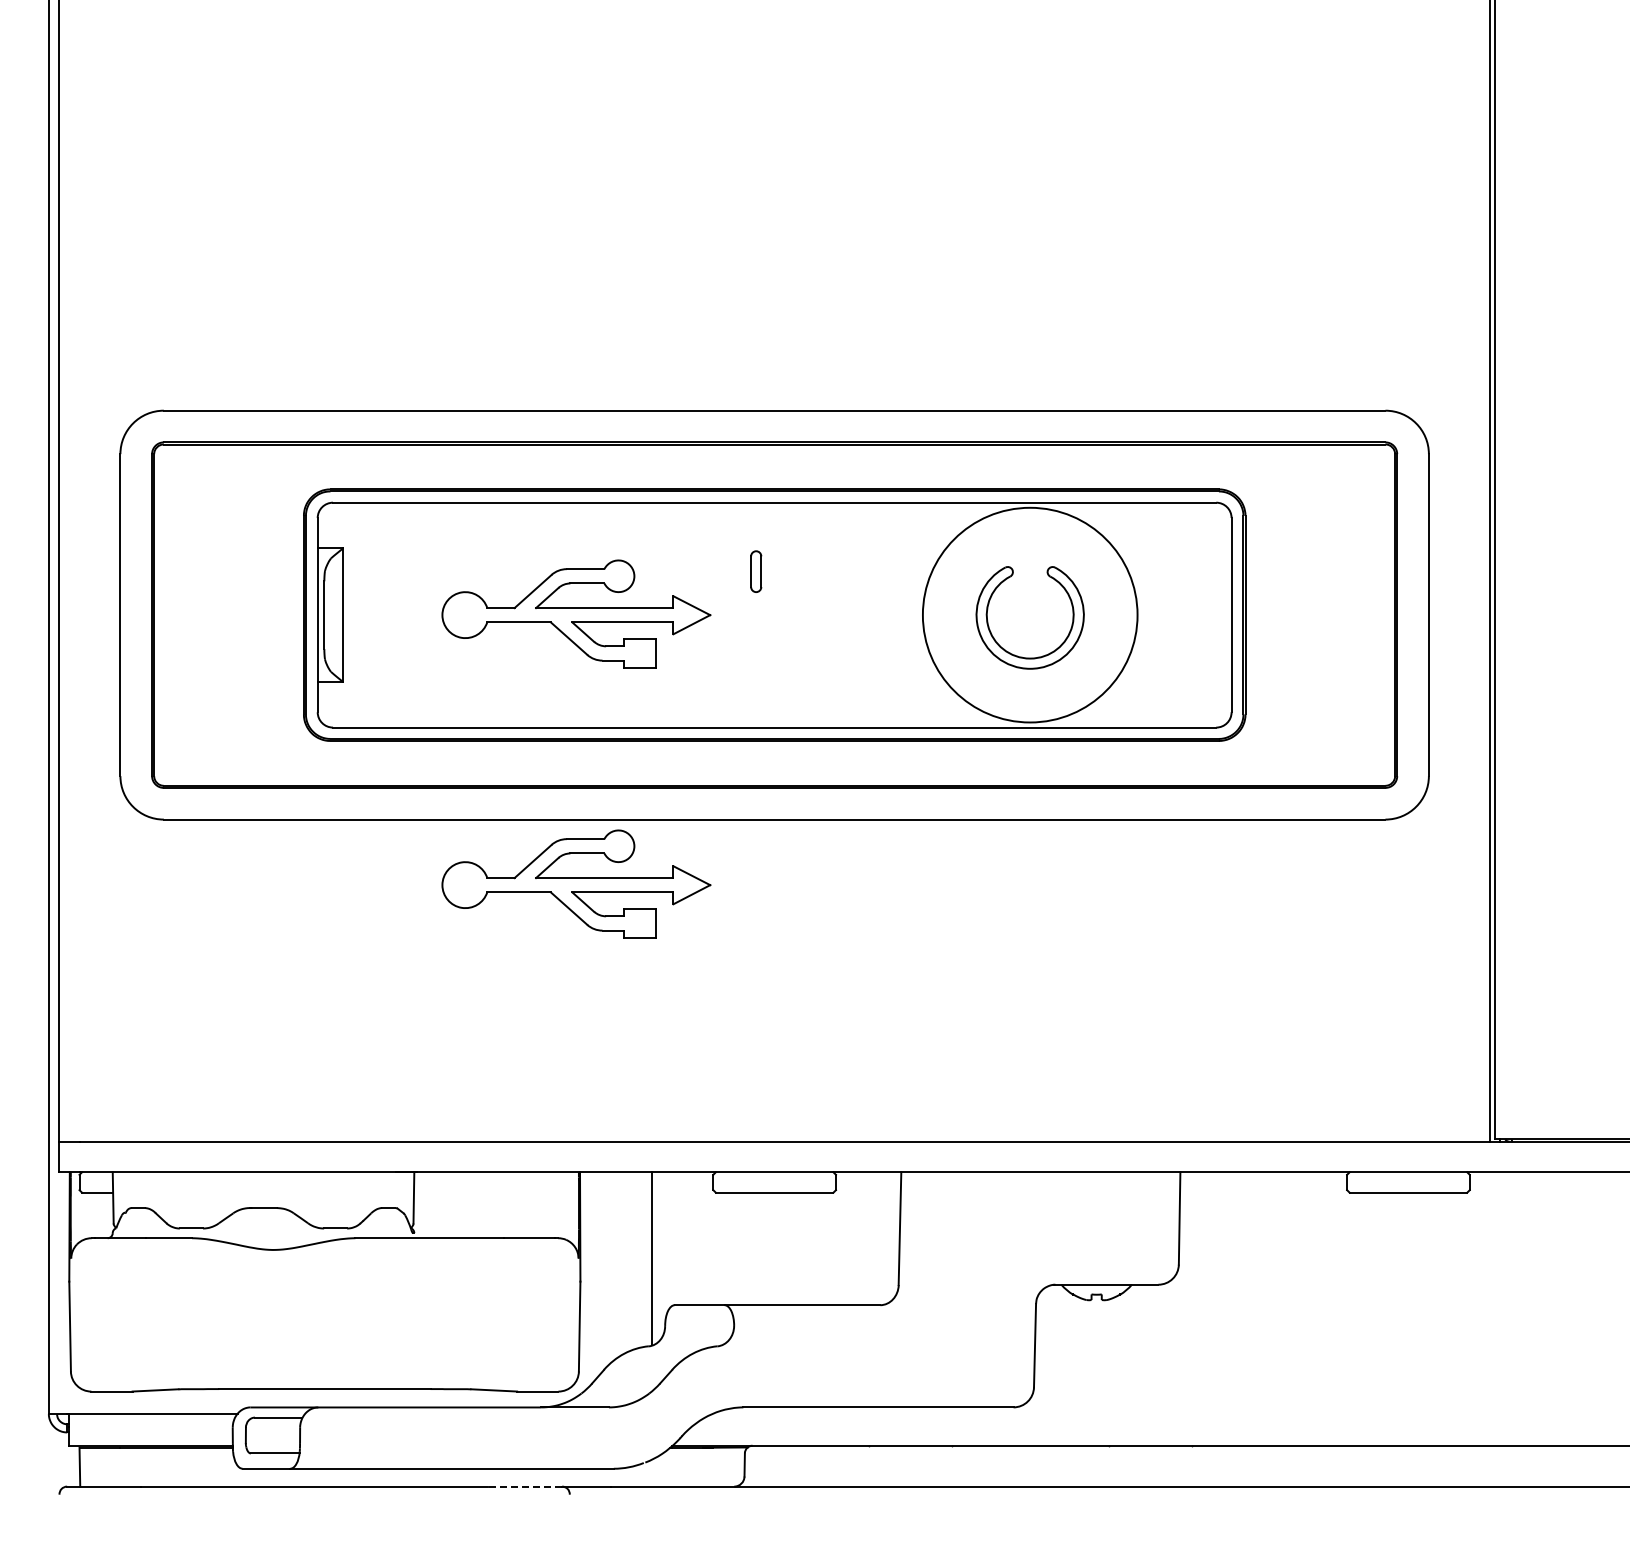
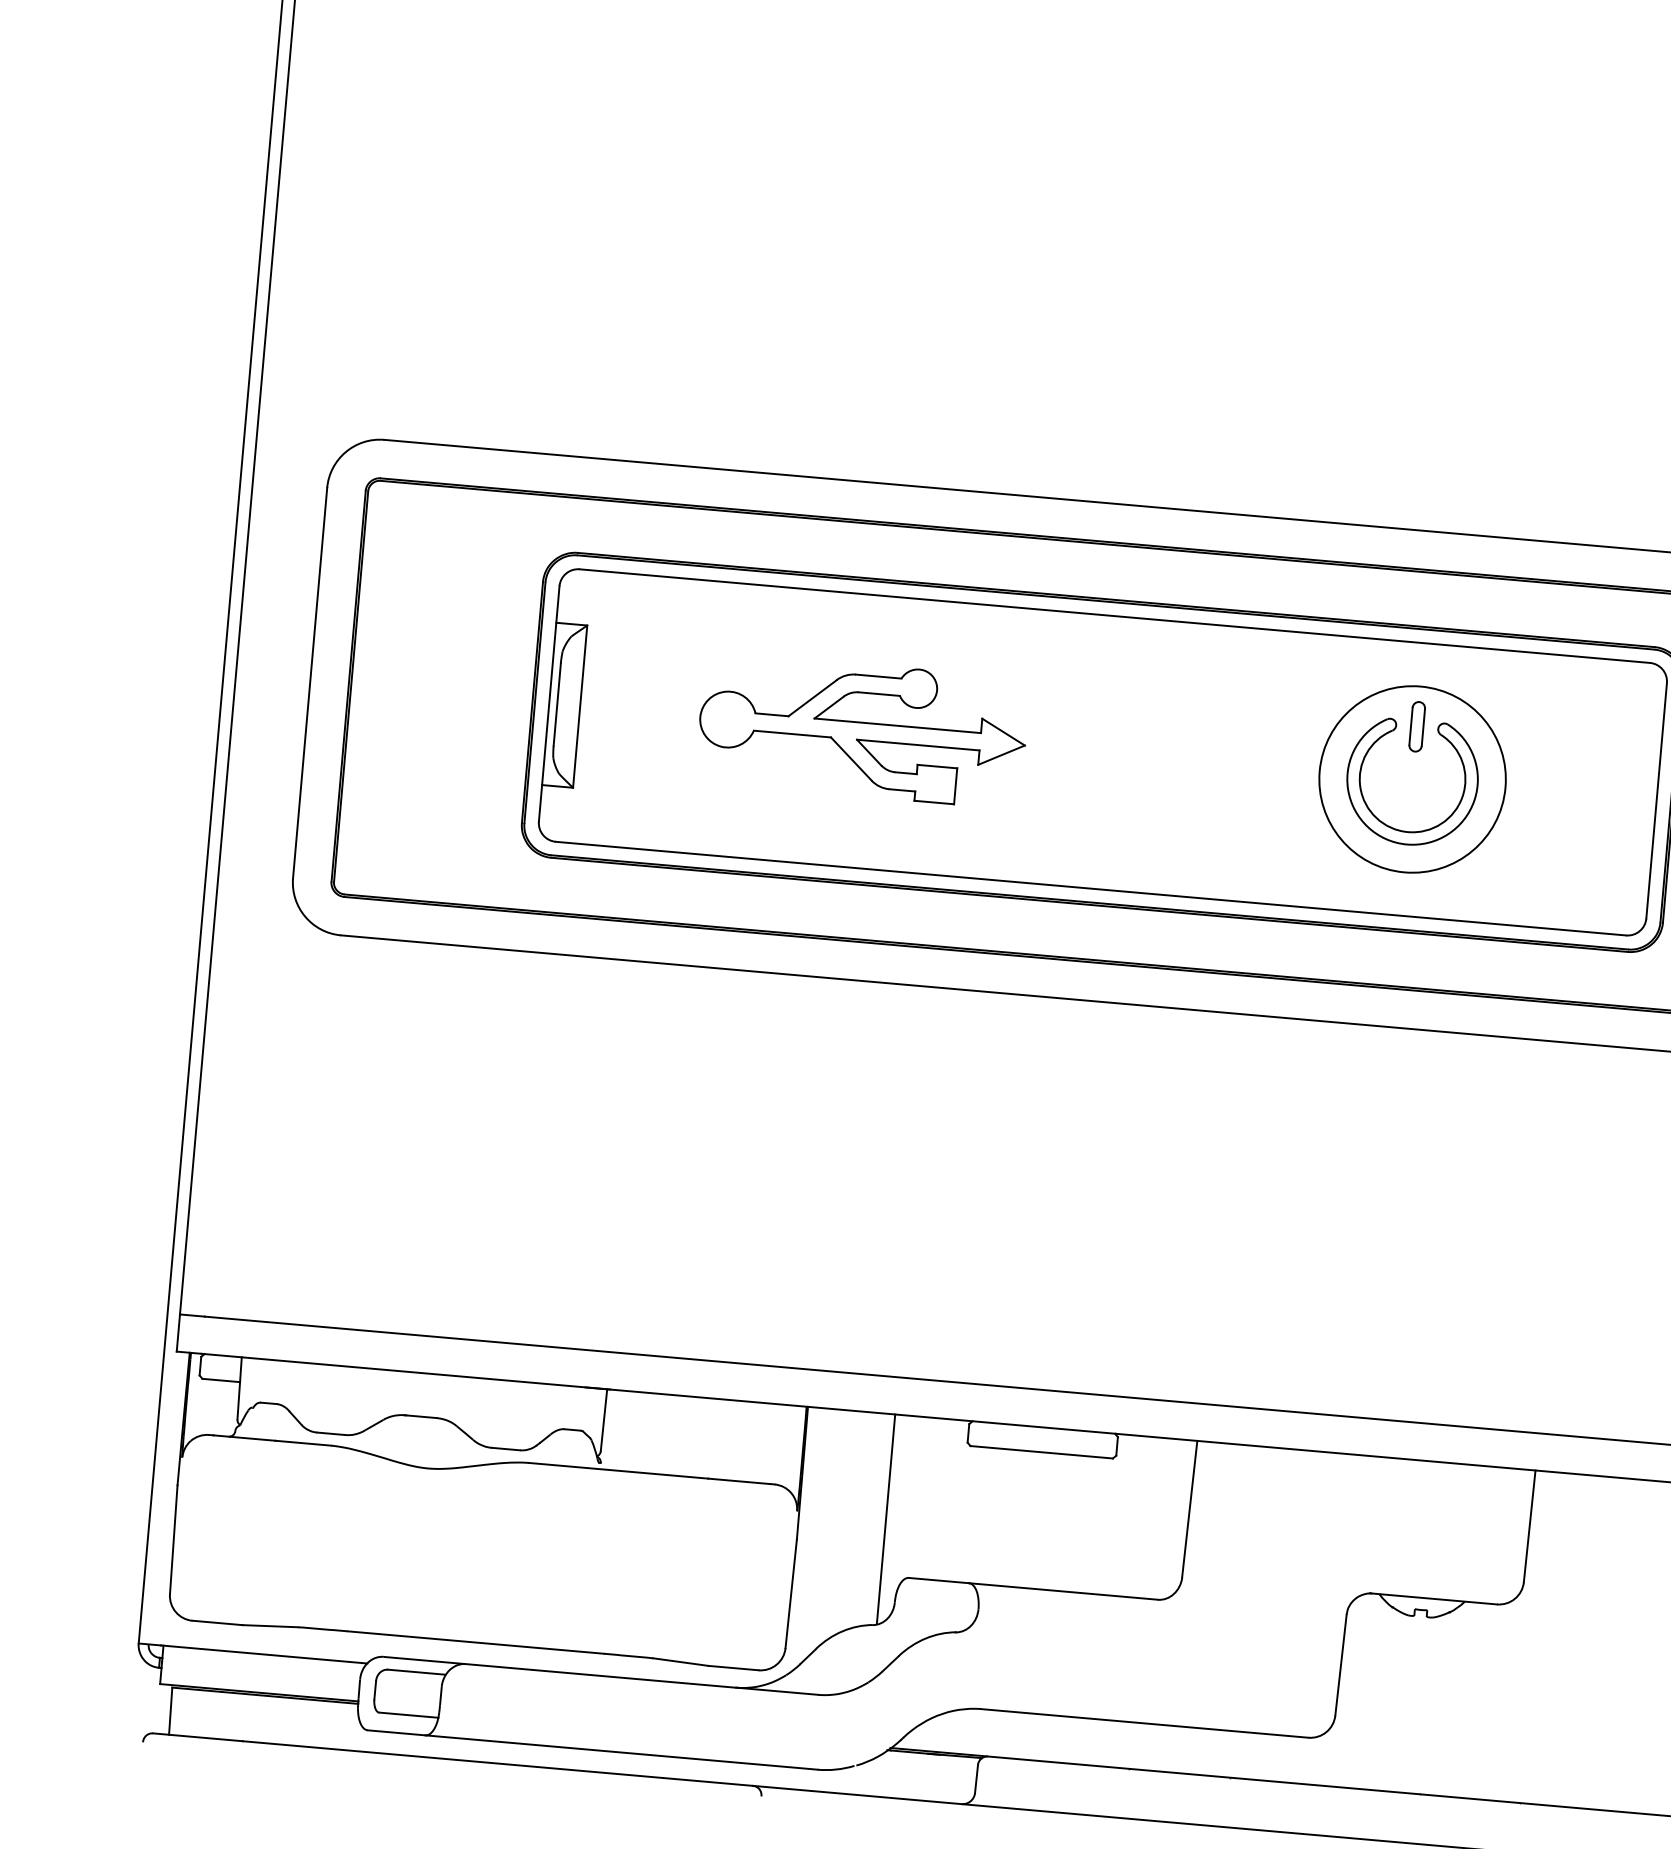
part: (756, 571) -> (1417, 726), moved
circle: (1029, 614) -> (1411, 778), size x0.71
part: (576, 883) -> (834, 1056), removed
line: (524, 1486) -> (707, 1781), dashed -> solid

